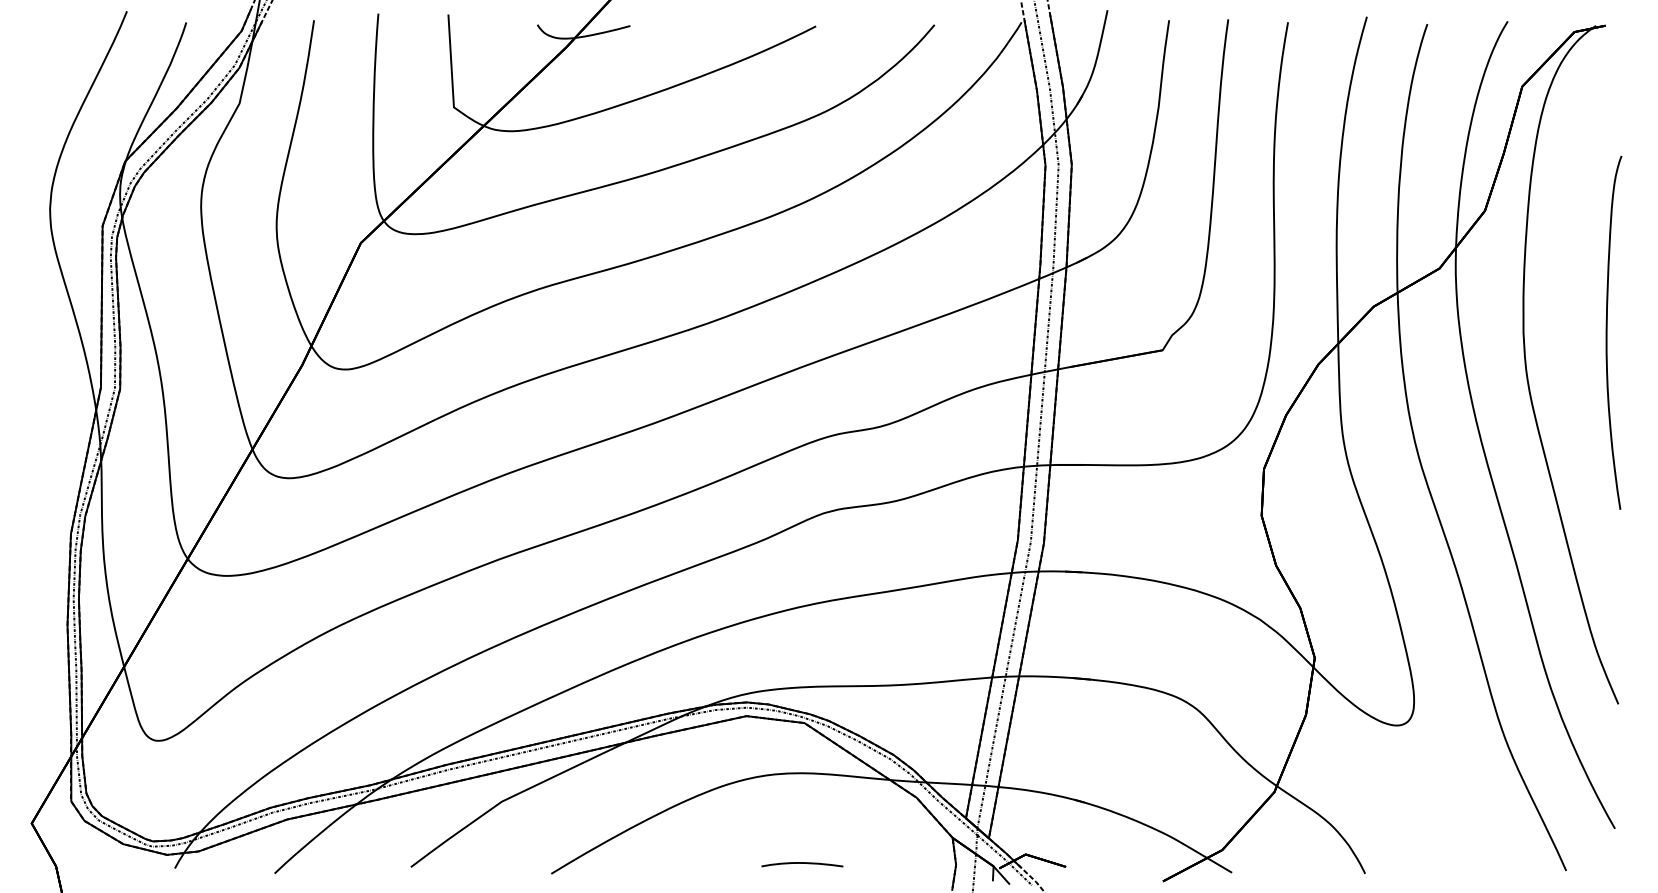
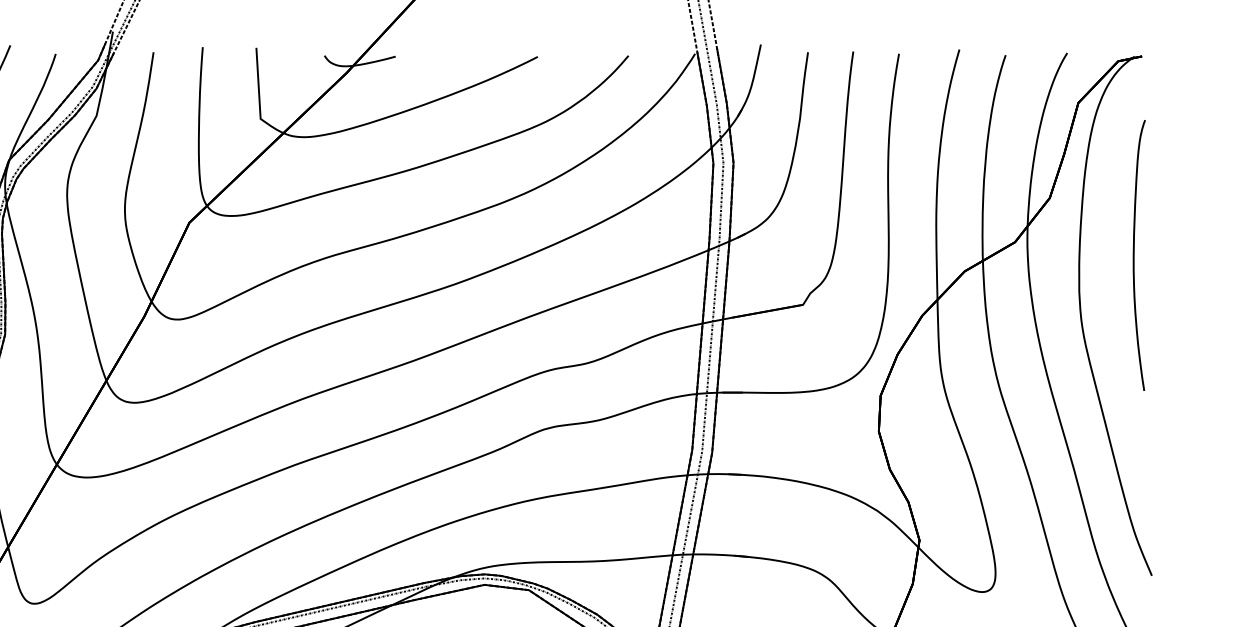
curve: (1607, 332) -> (1134, 255), moved

